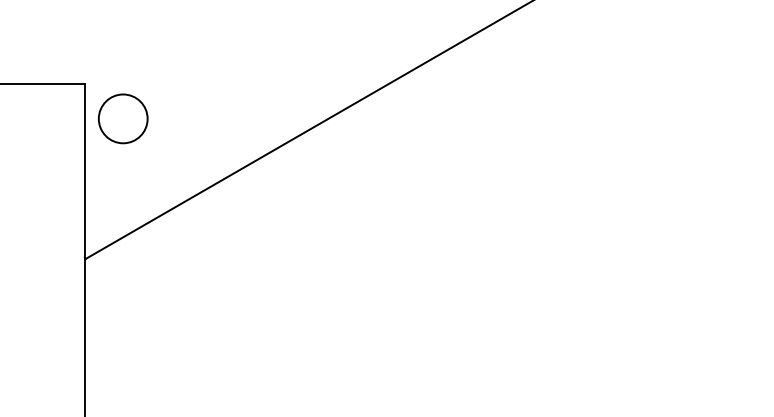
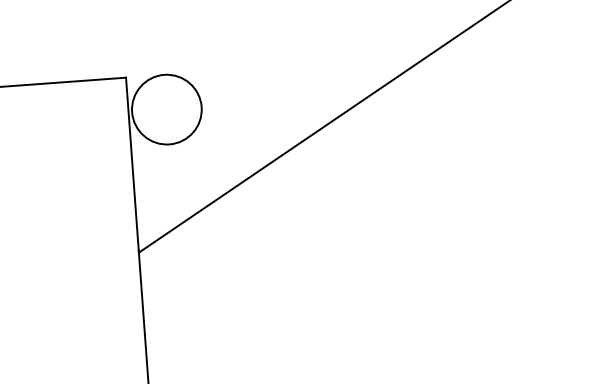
circle: (123, 118) -> (167, 109), size x1.43

